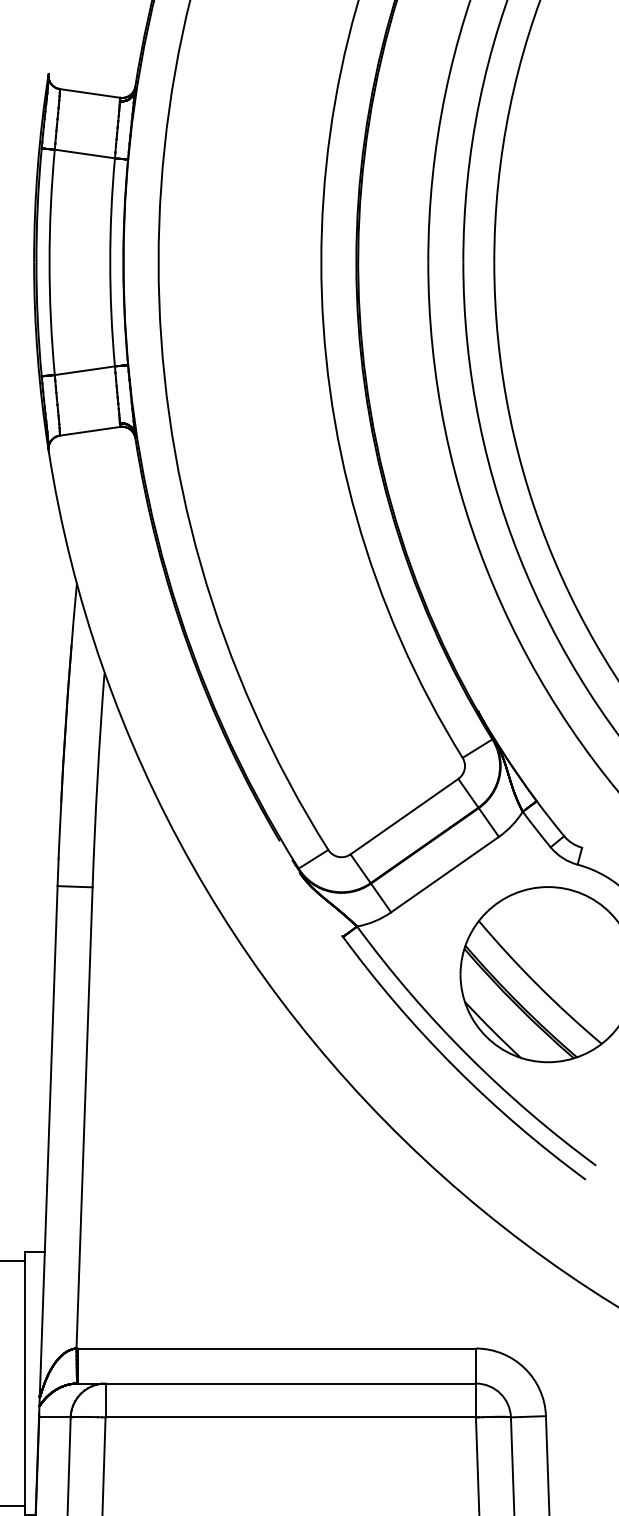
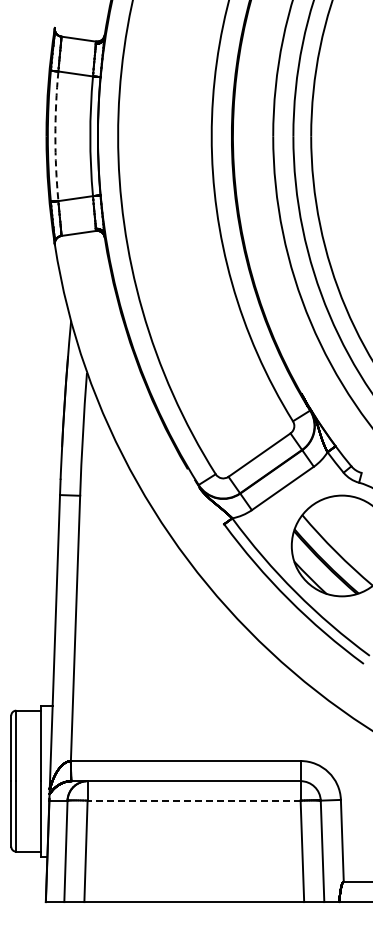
arc: (49, 262) -> (55, 136), solid -> dashed
line: (291, 1417) -> (194, 800), solid -> dashed

